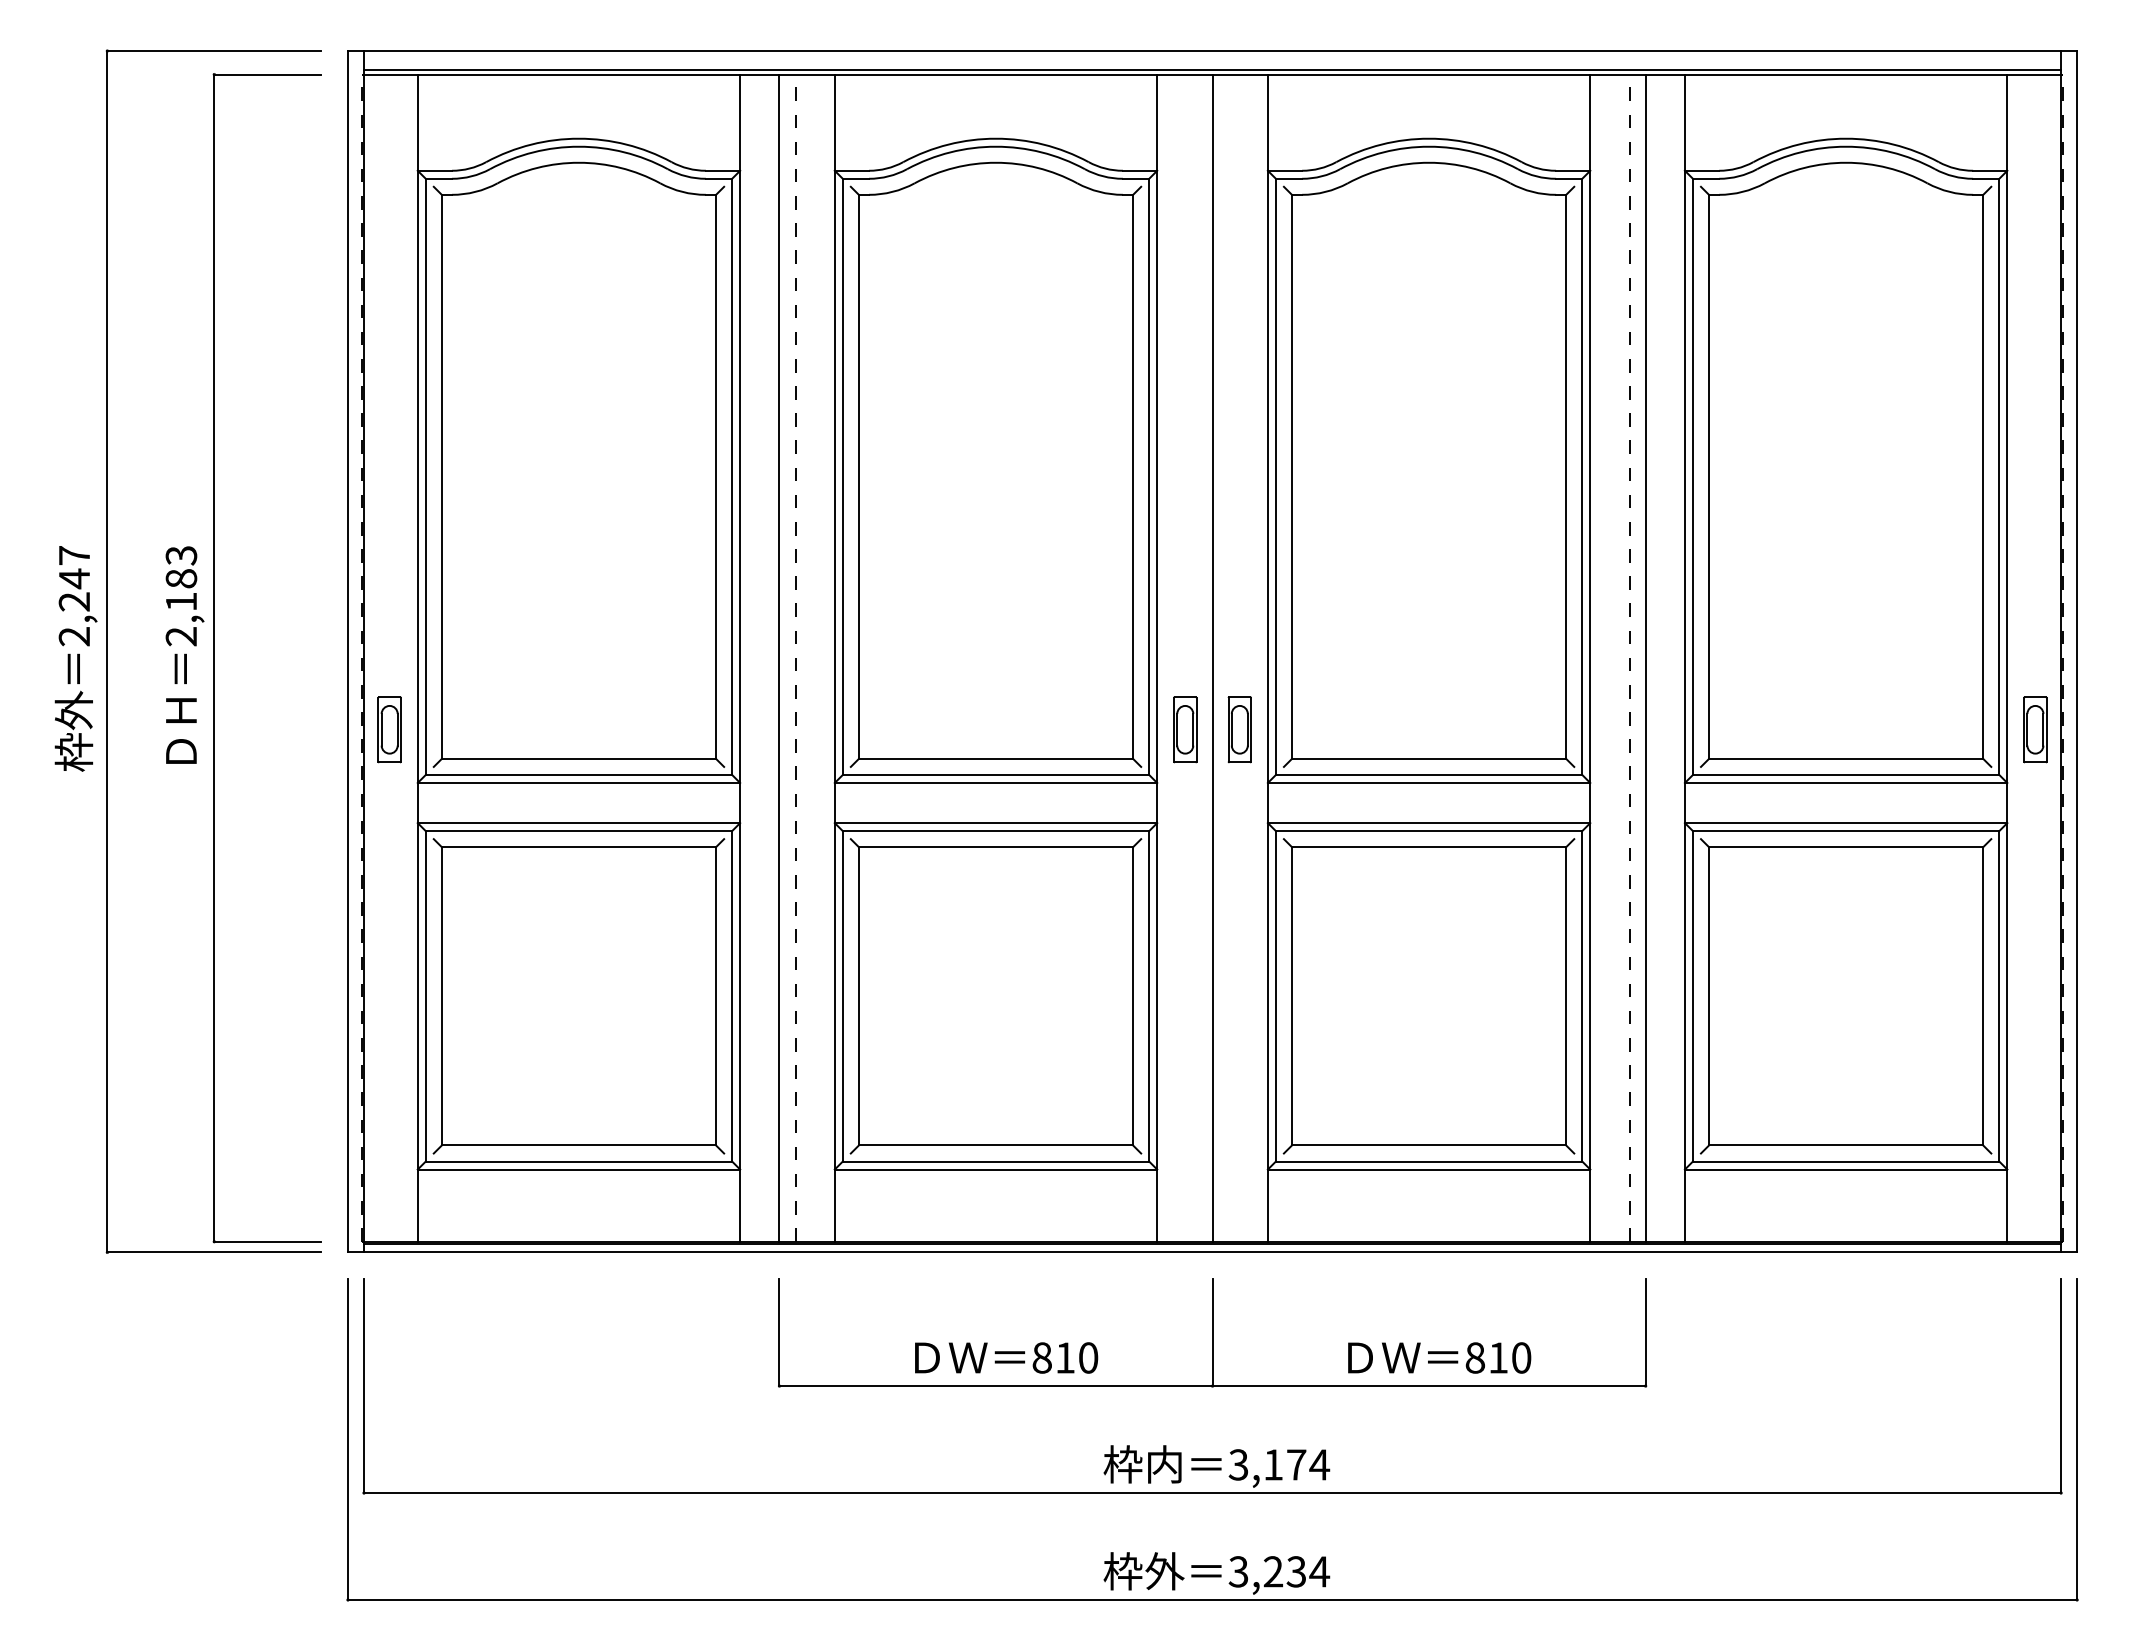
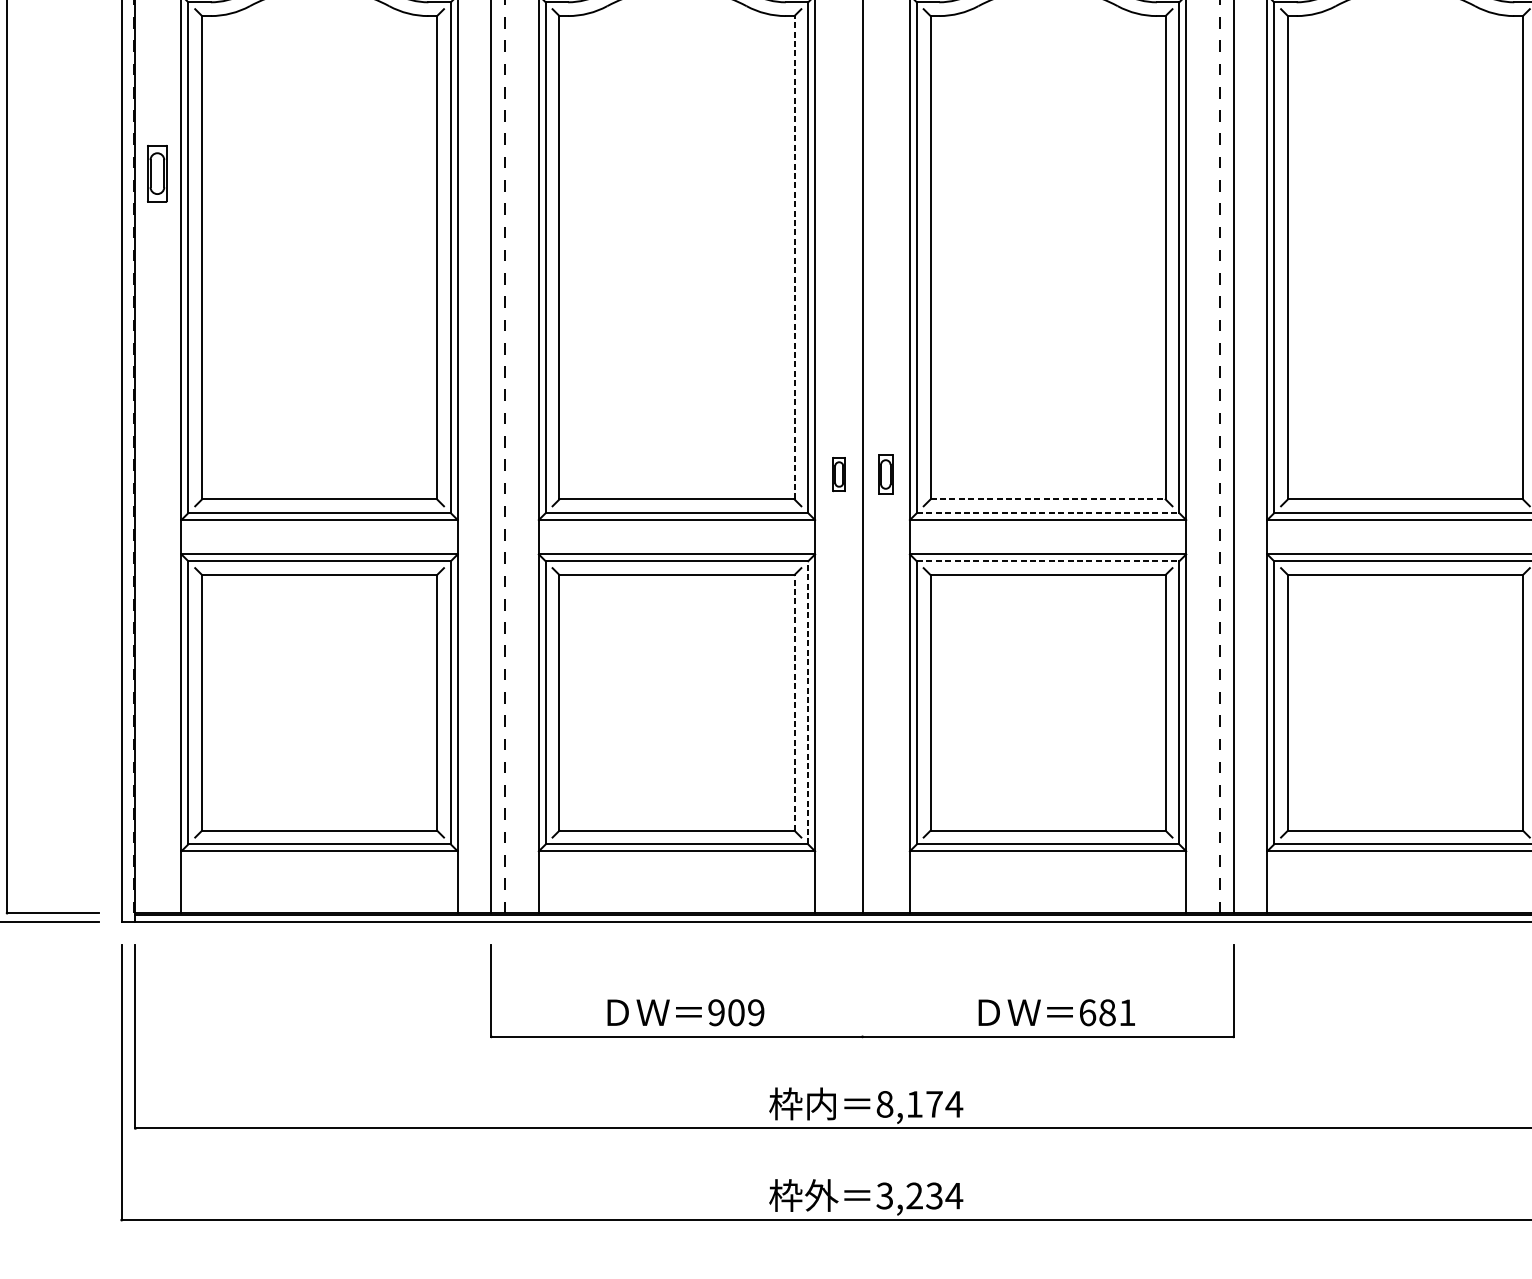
line: (1133, 476) -> (794, 257), solid -> dashed
part: (389, 729) -> (157, 173), moved
part: (1185, 729) -> (839, 474), size x0.6
part: (1239, 729) -> (885, 474), size x0.7
line: (1429, 758) -> (1048, 499), solid -> dashed
line: (1429, 774) -> (1048, 512), solid -> dashed
line: (1429, 831) -> (1048, 561), solid -> dashed
line: (1133, 995) -> (794, 702), solid -> dashed
line: (1149, 995) -> (808, 702), solid -> dashed
line: (1212, 1332) -> (862, 990), removed
text: (1065, 1357) -> (736, 1012), 810 -> 909
text: (1498, 1357) -> (1107, 1012), 810 -> 681
text: (1238, 1464) -> (884, 1104), 3,174 -> 8,174

